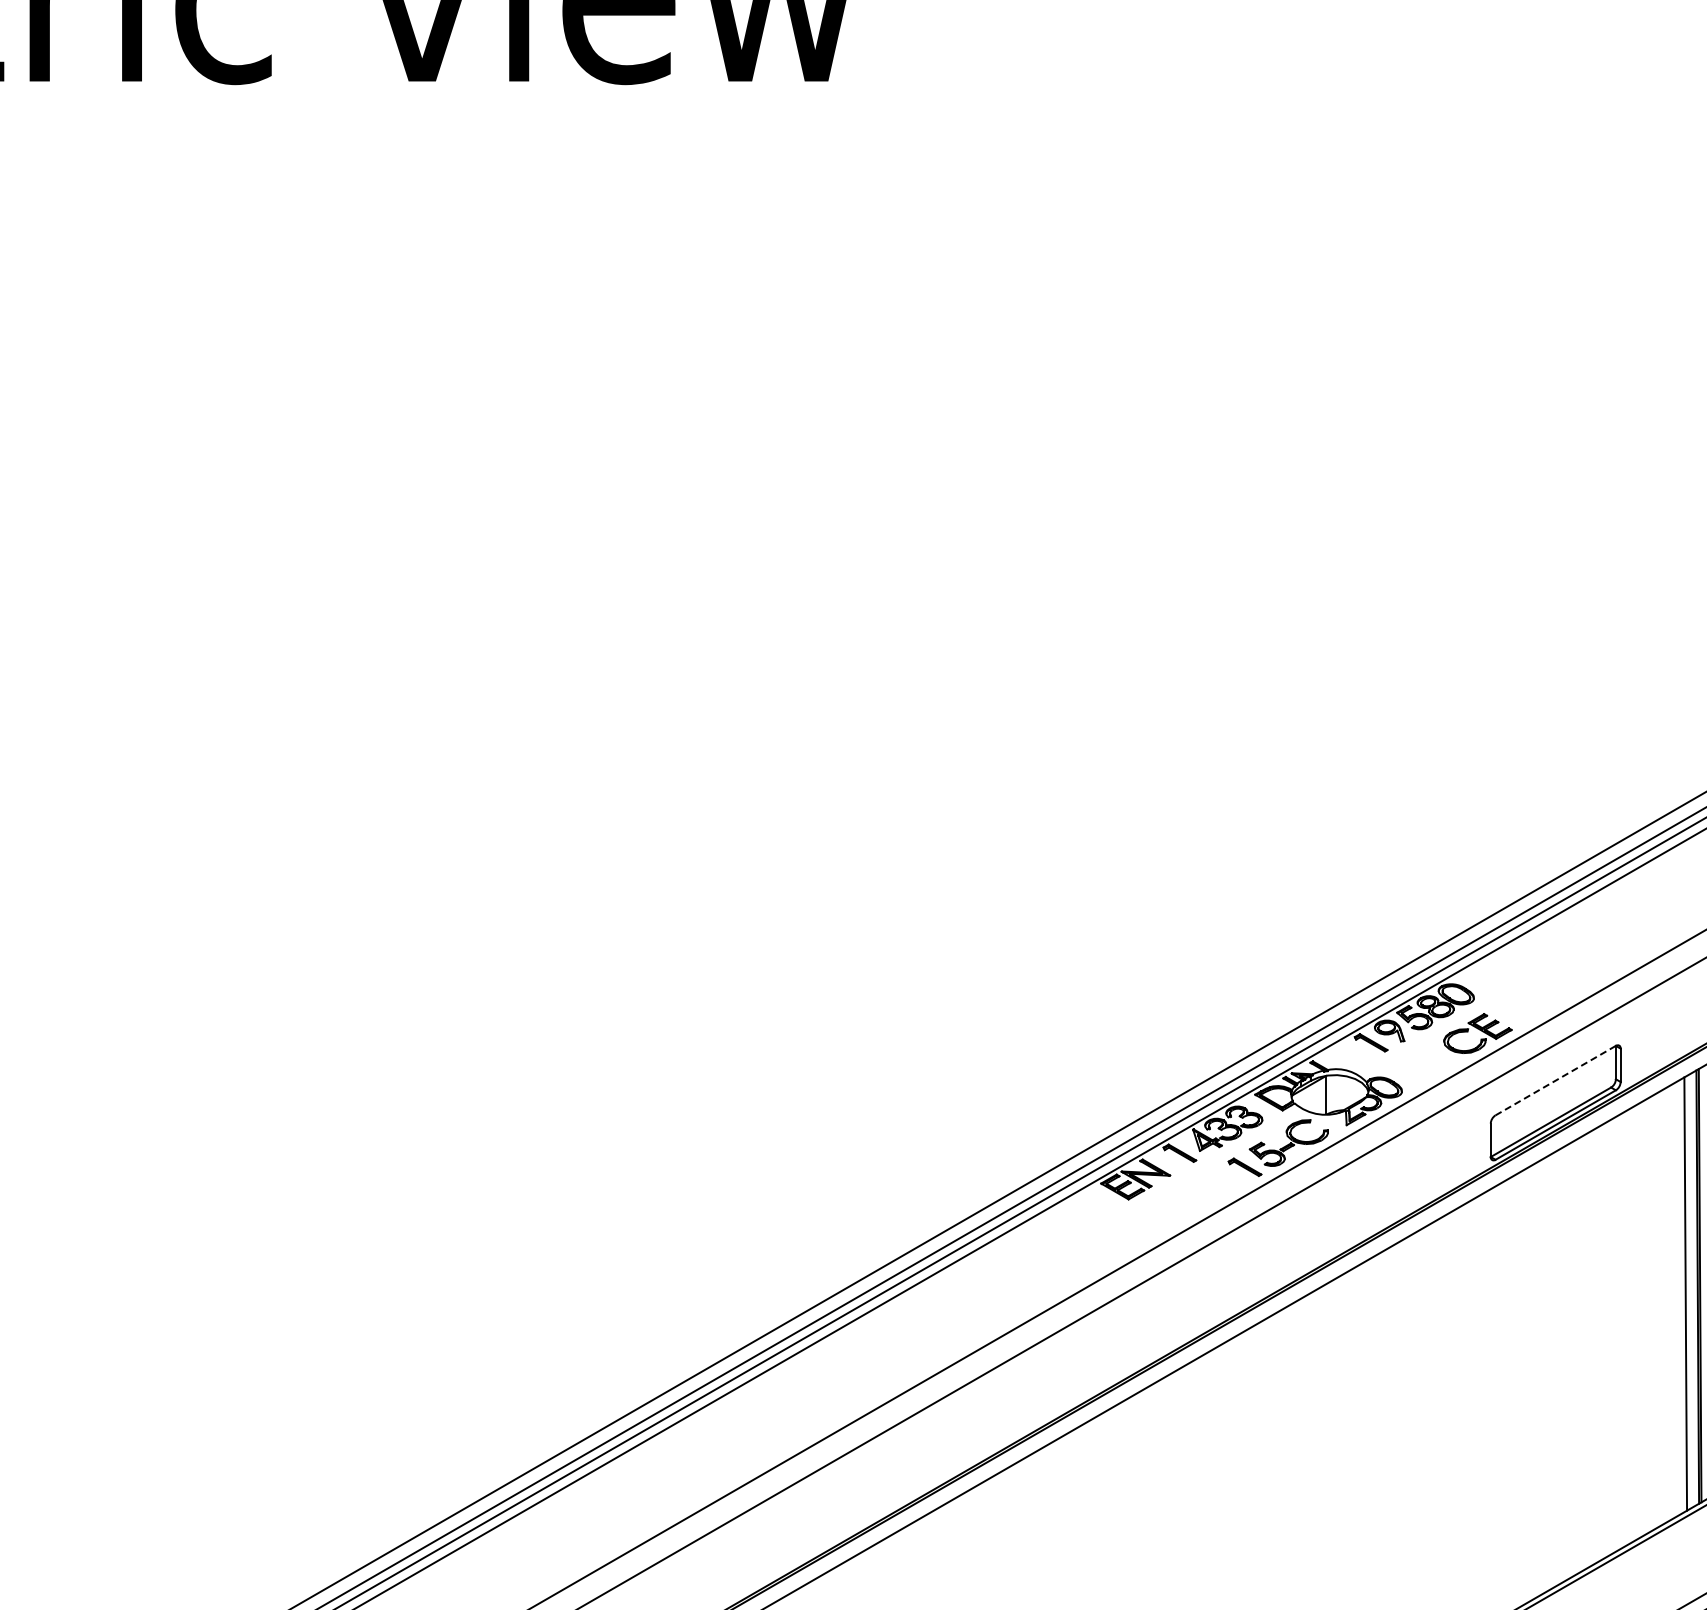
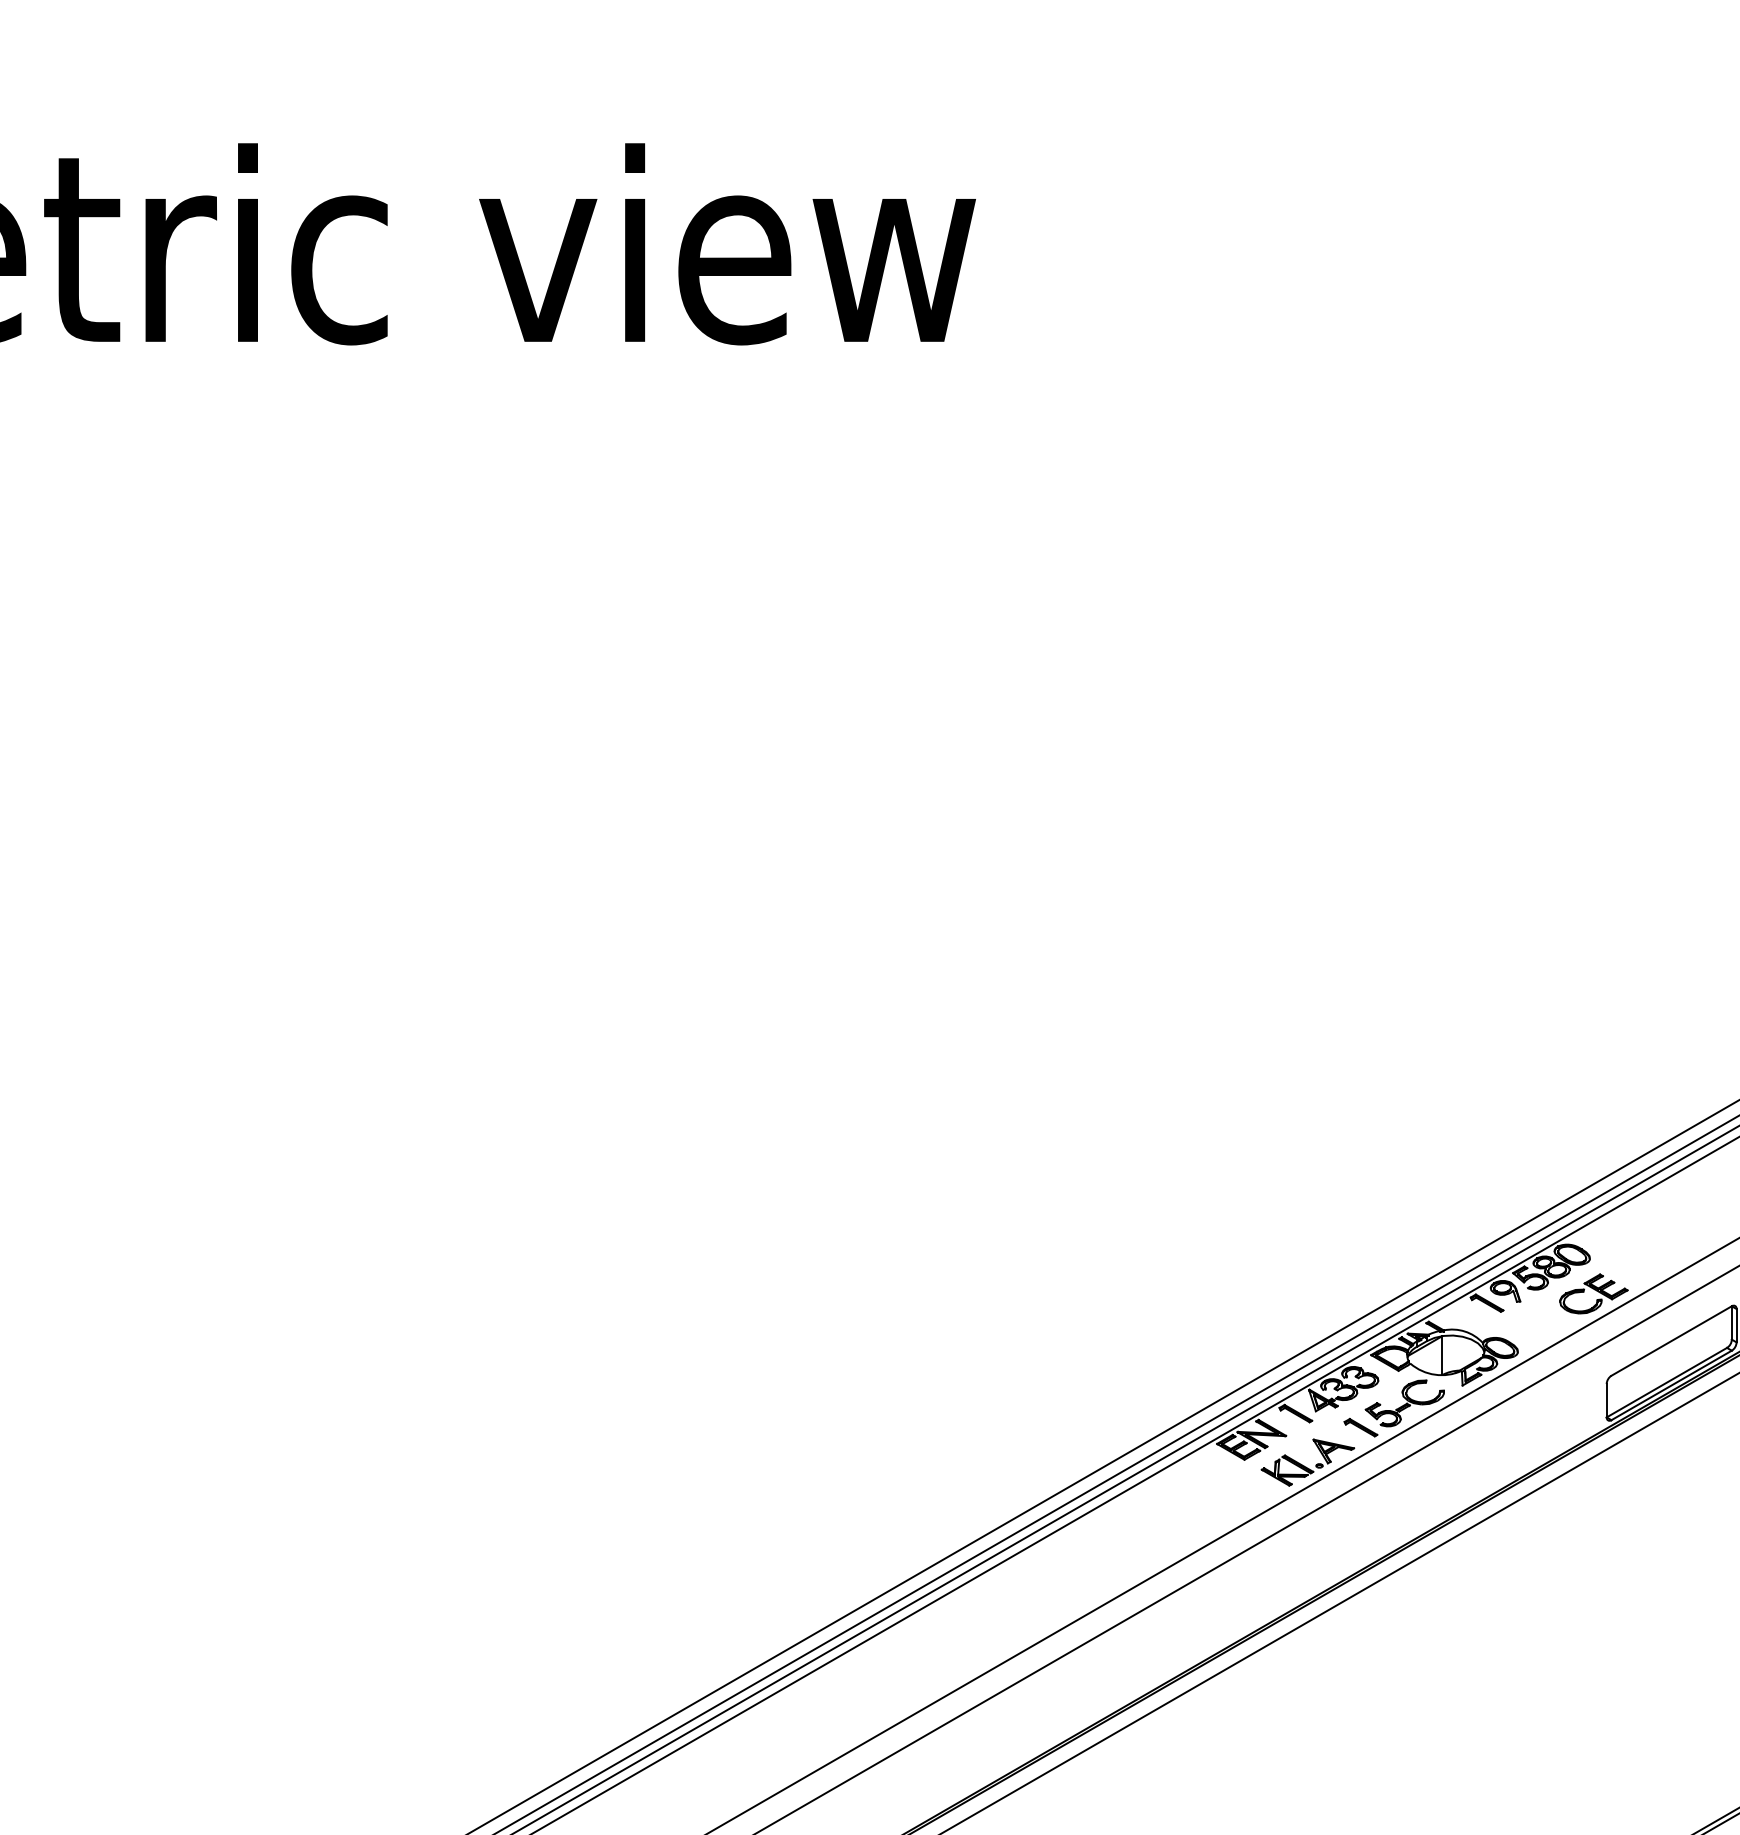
line: (1555, 1081) -> (1671, 1341), dashed -> solid
part: (1191, 1202) -> (1307, 1462), added

